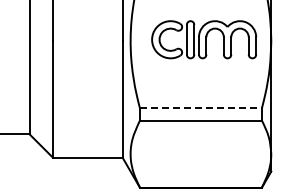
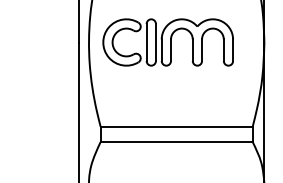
part: (204, 39) -> (168, 42), moved
line: (200, 108) -> (176, 126), dashed -> solid

